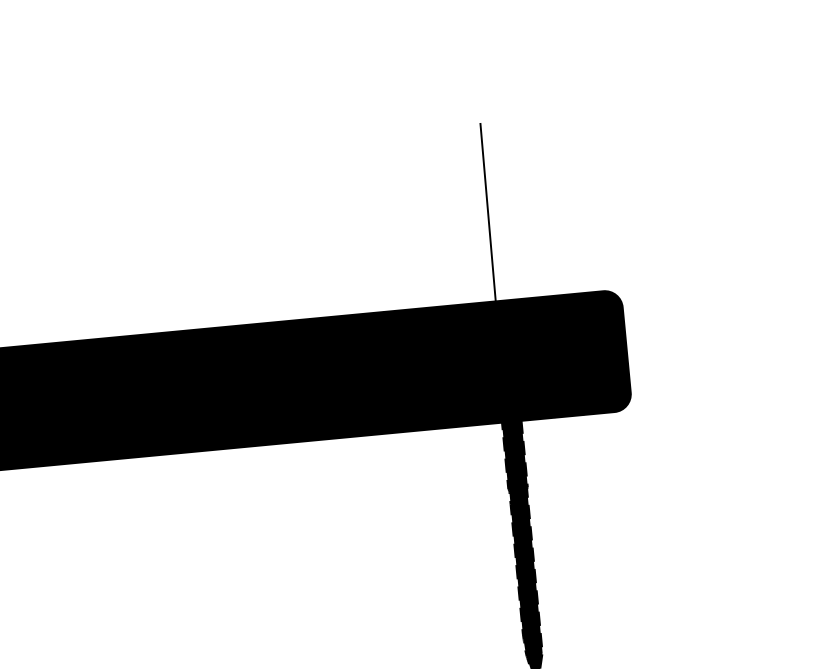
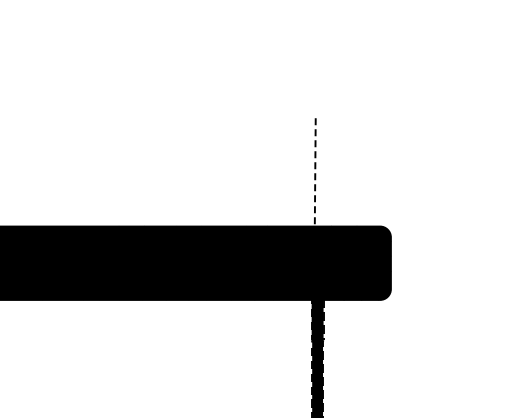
line: (488, 213) -> (315, 173), solid -> dashed

